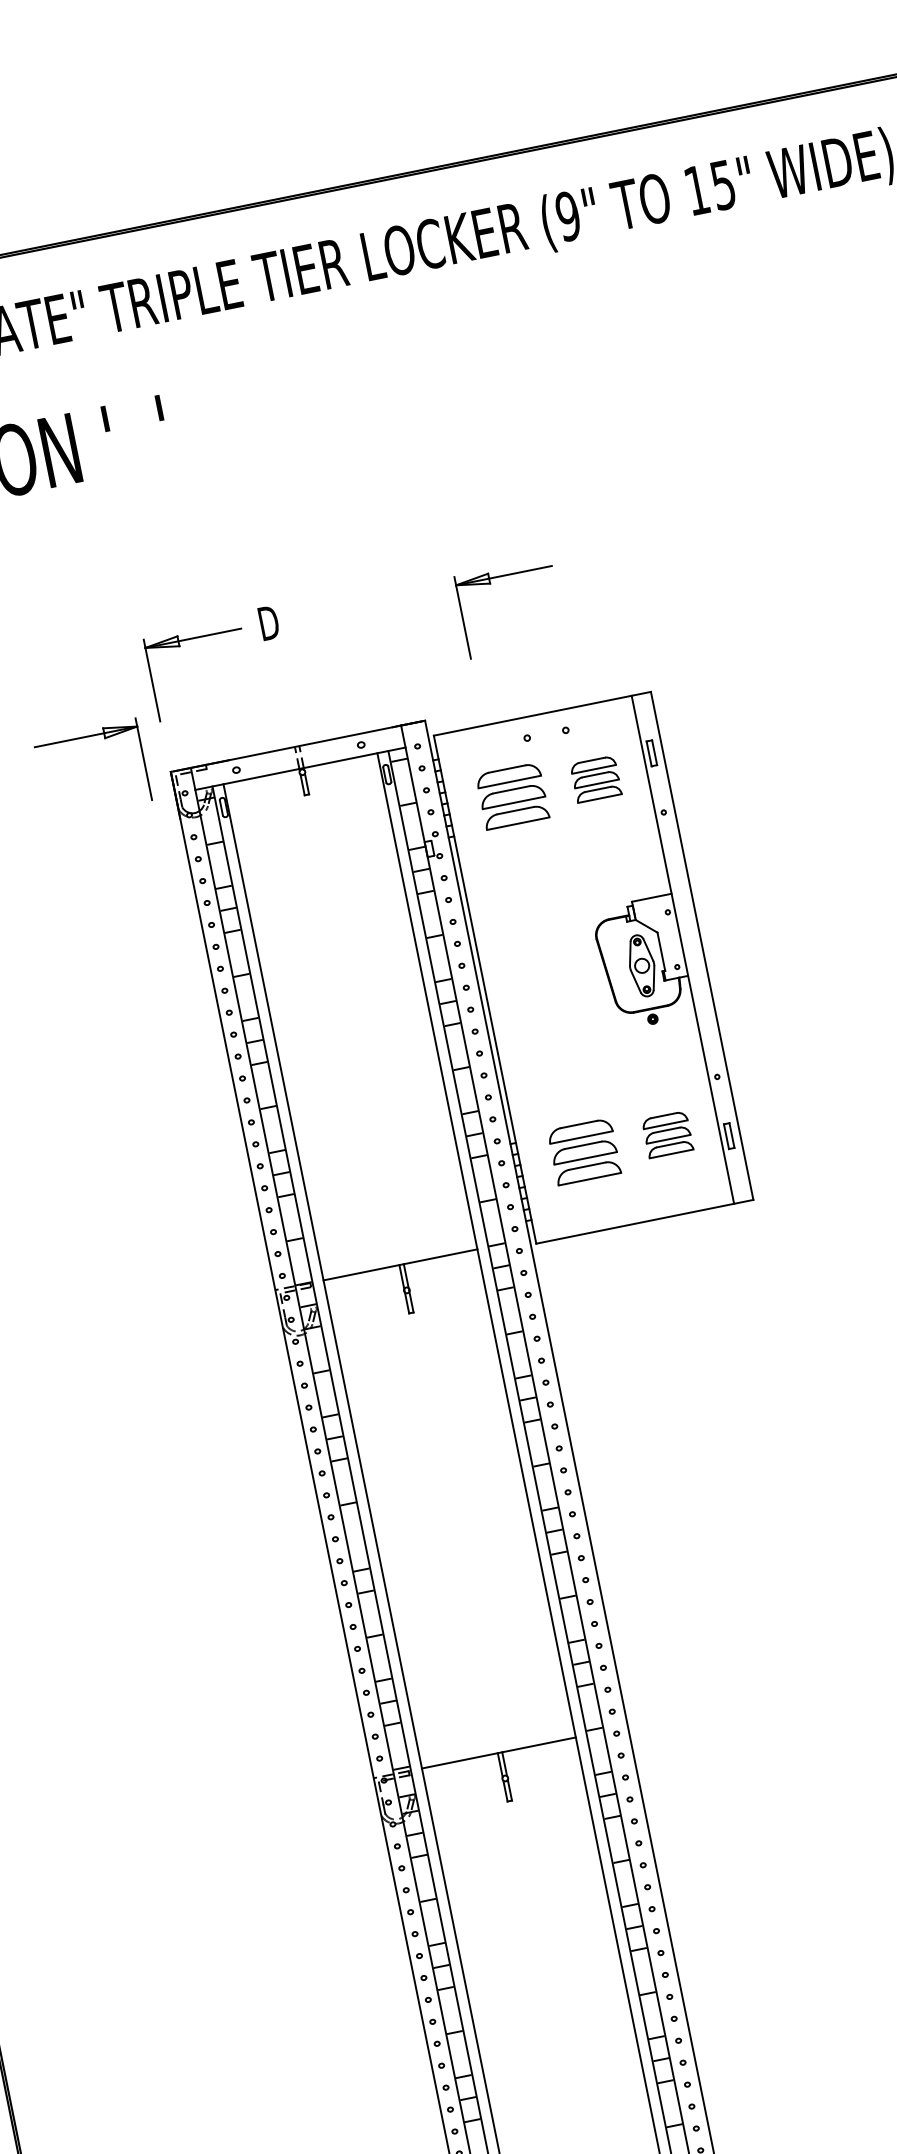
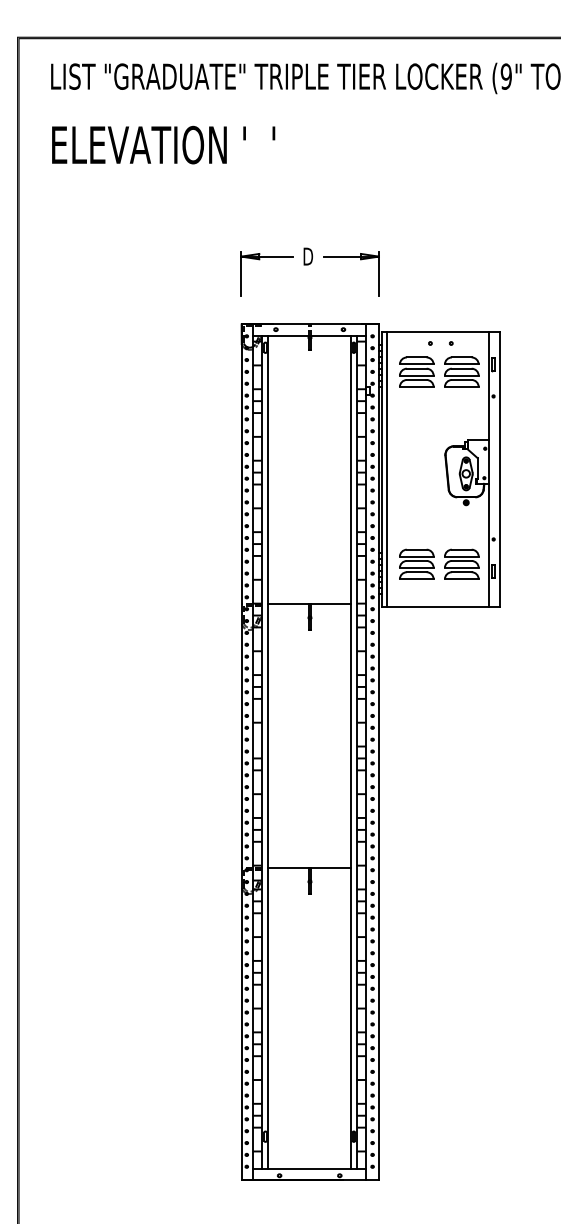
part: (490, 585) -> (427, 260), removed
part: (104, 740) -> (360, 260), moved
part: (595, 778) -> (461, 371), size x1.43
line: (493, 987) -> (386, 469), added
part: (666, 1133) -> (461, 563), size x1.43

